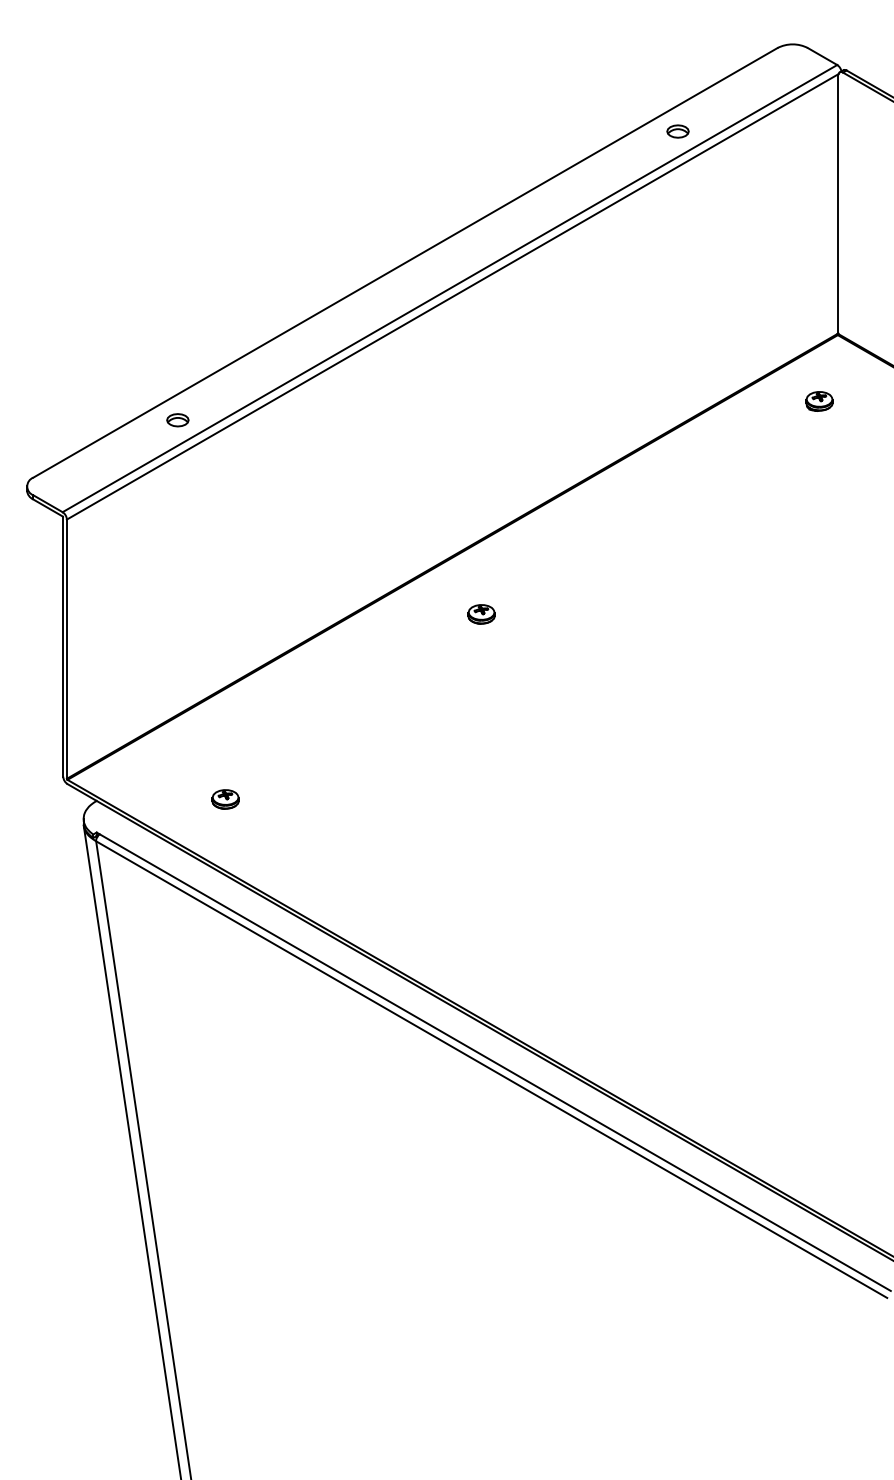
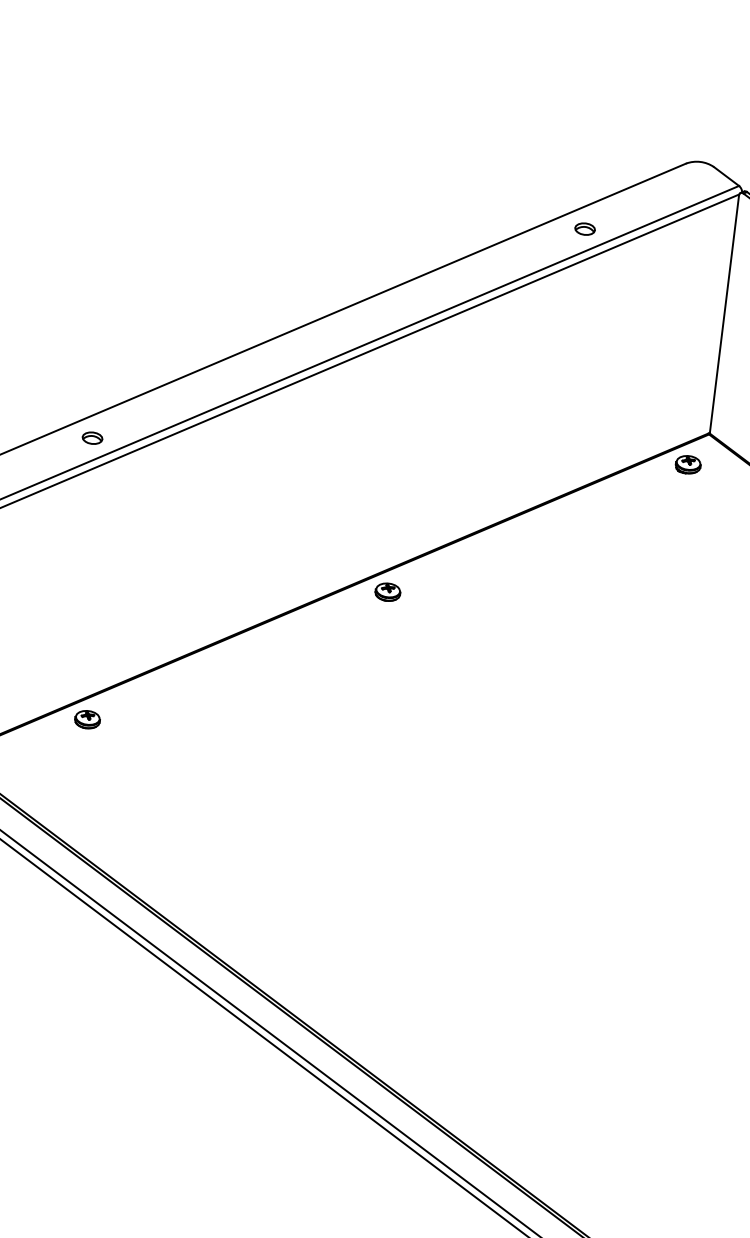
part: (819, 401) -> (688, 464), moved
part: (481, 614) -> (387, 592), moved
part: (225, 799) -> (87, 719), moved

